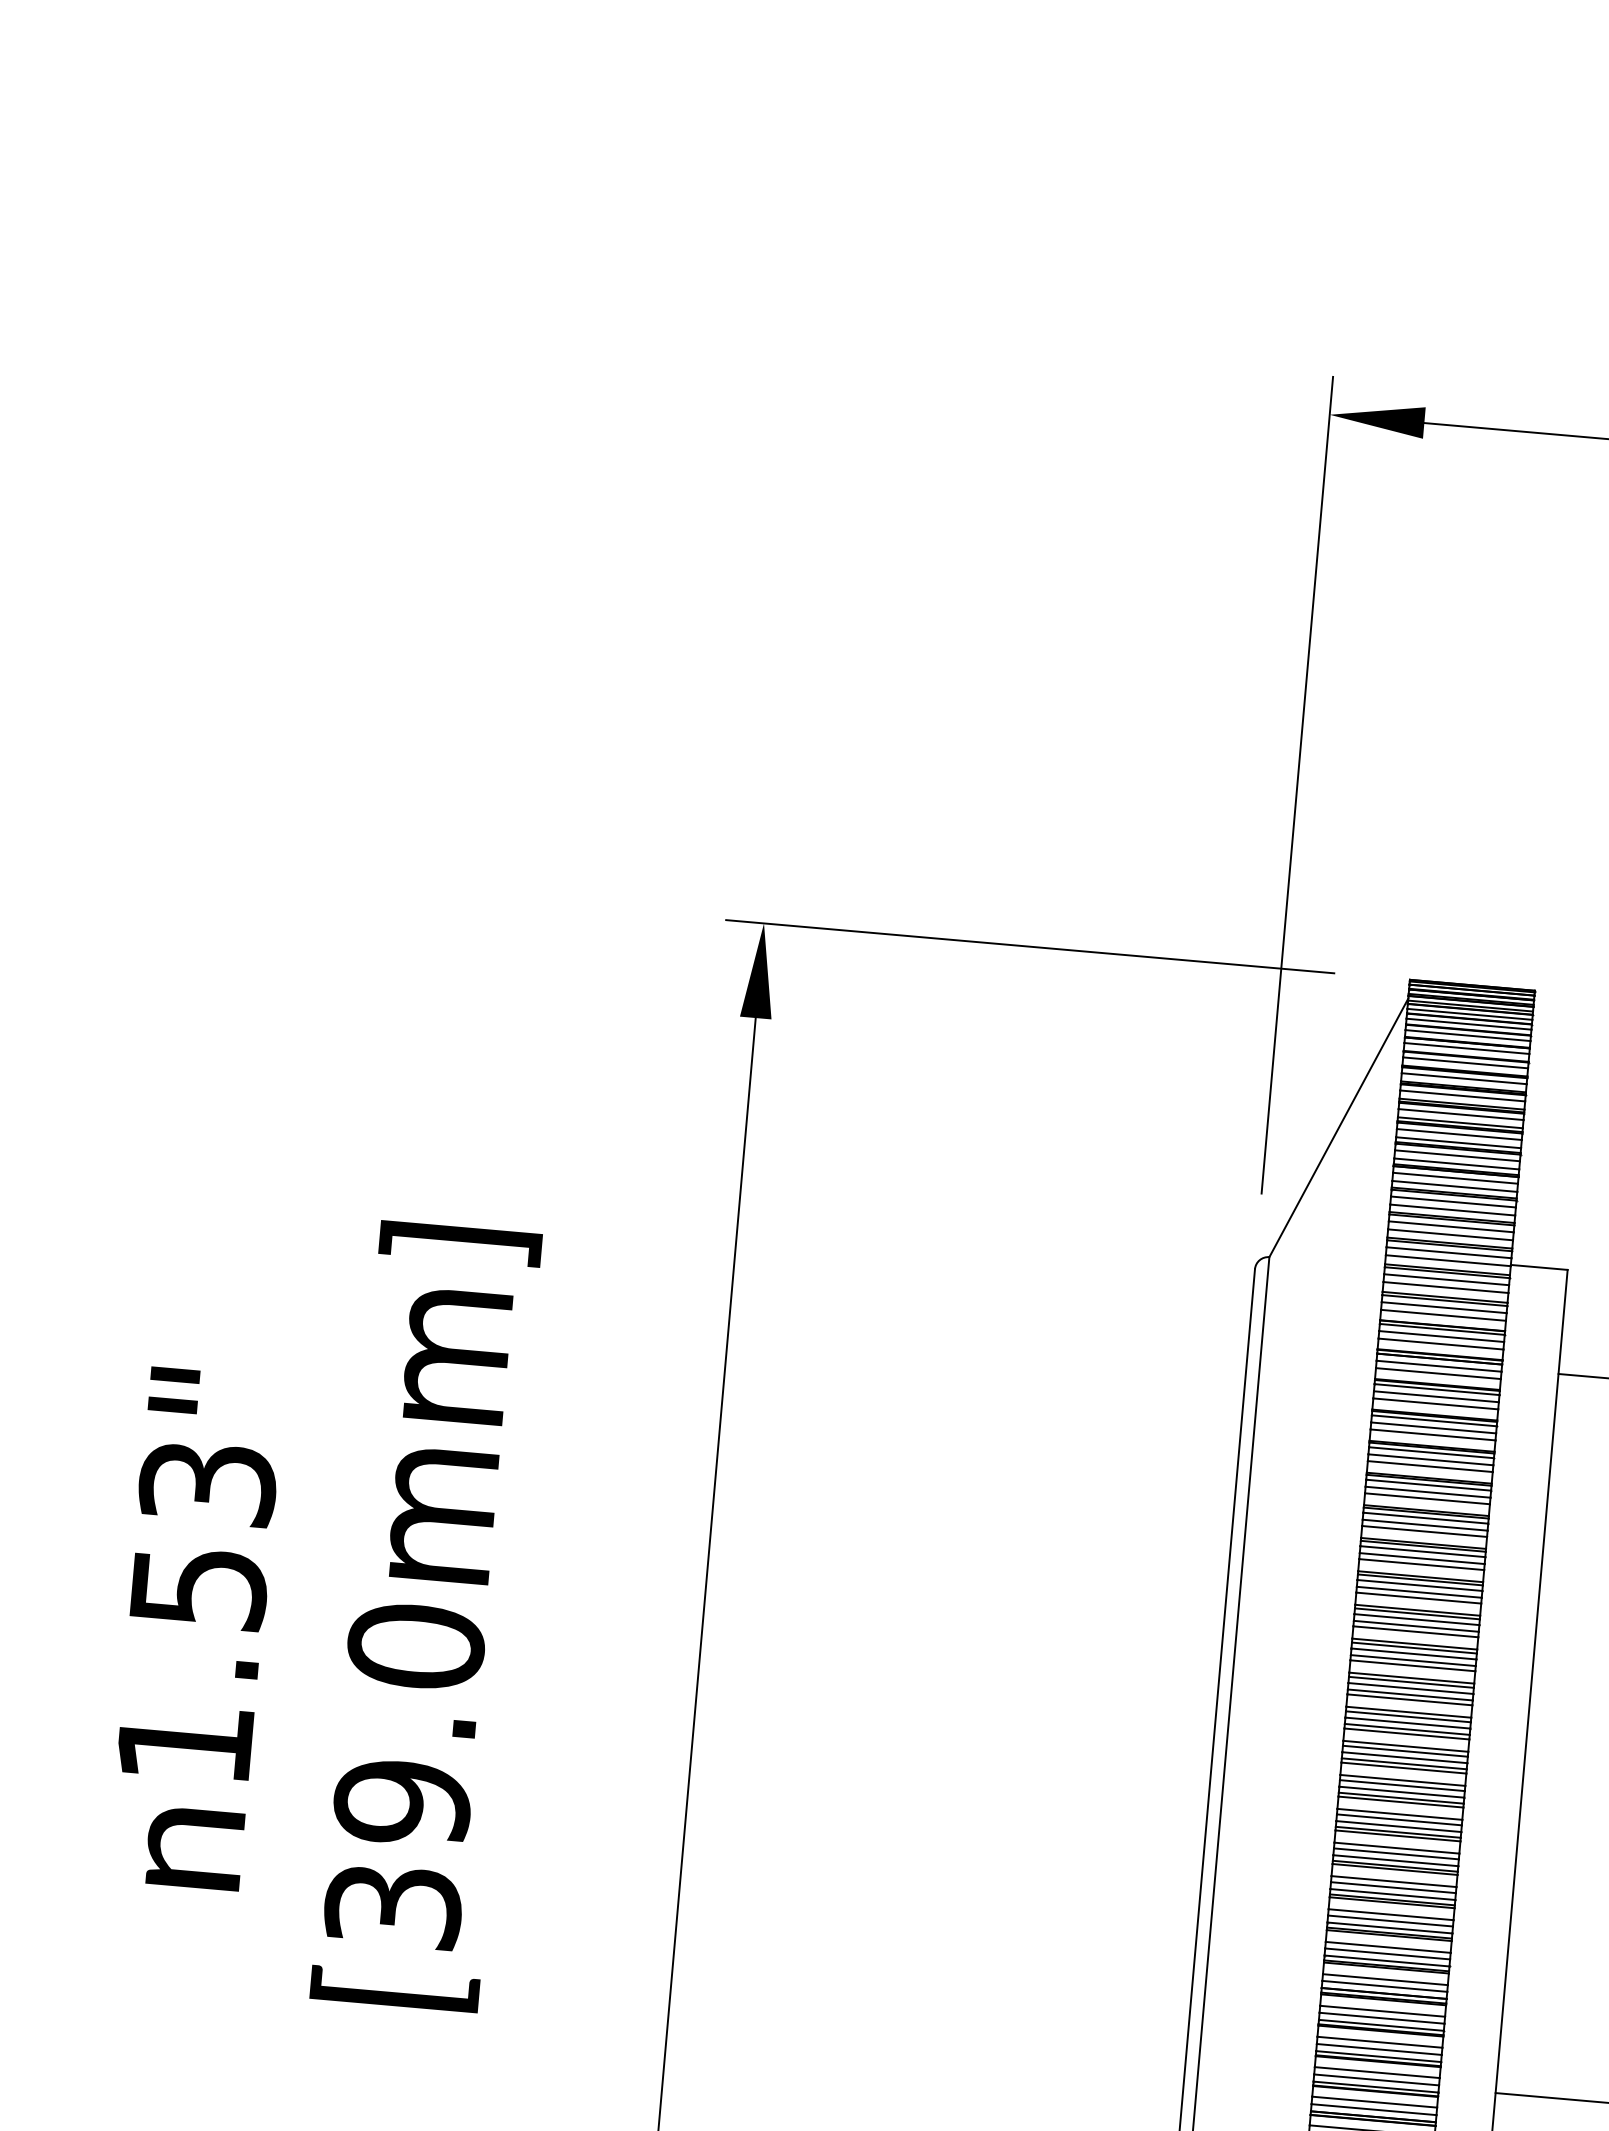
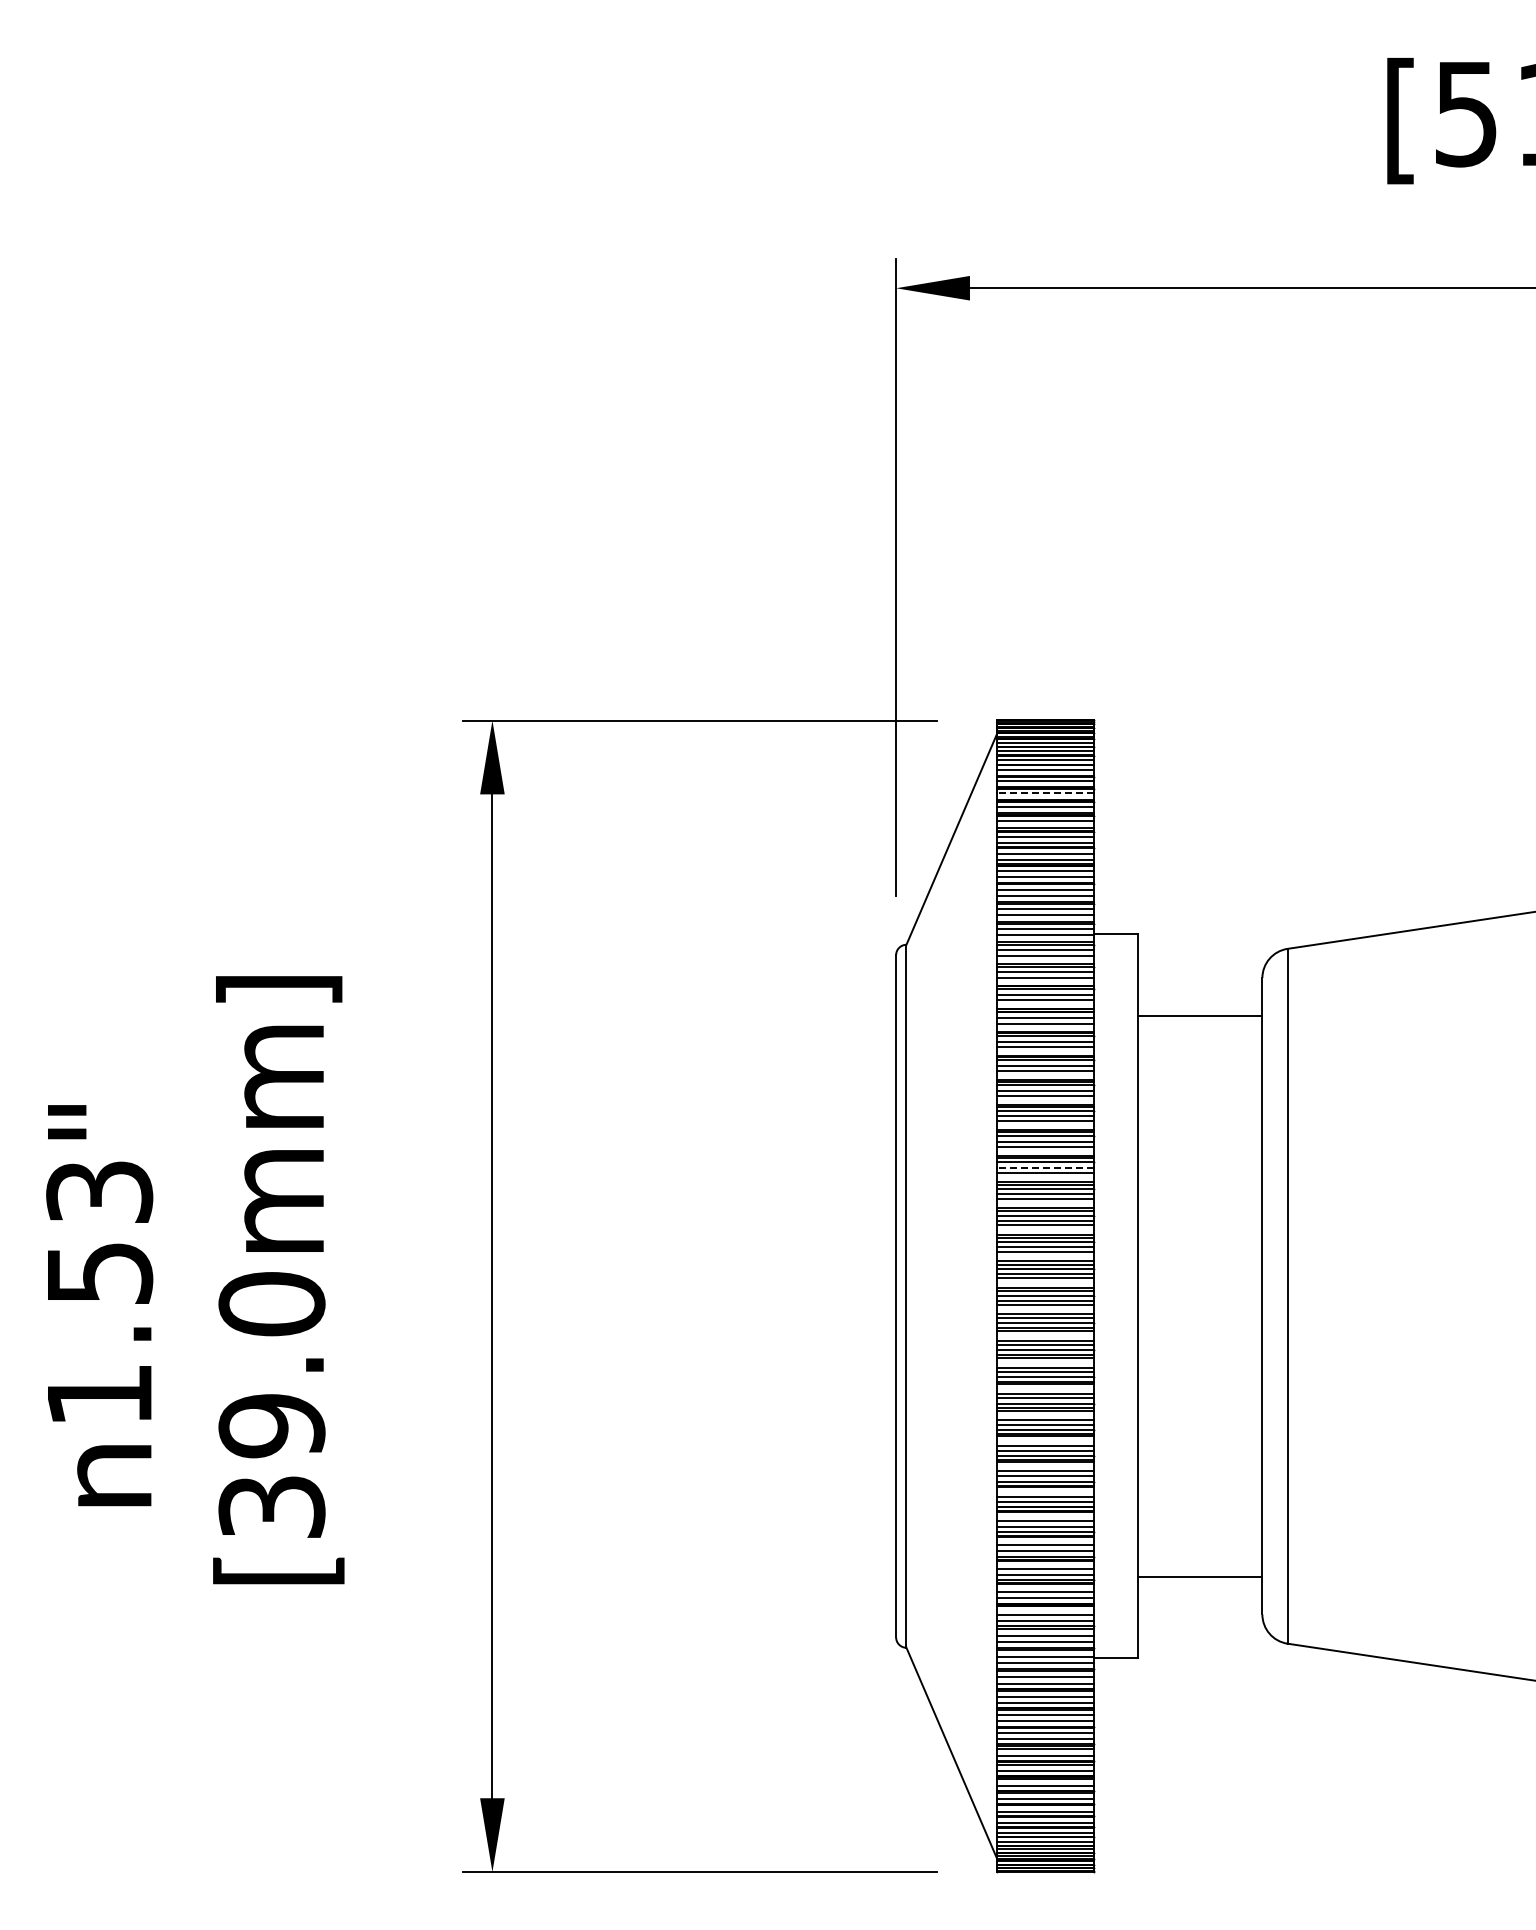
line: (1464, 1078) -> (1045, 793), solid -> dashed
line: (1422, 1558) -> (1045, 1167), solid -> dashed

